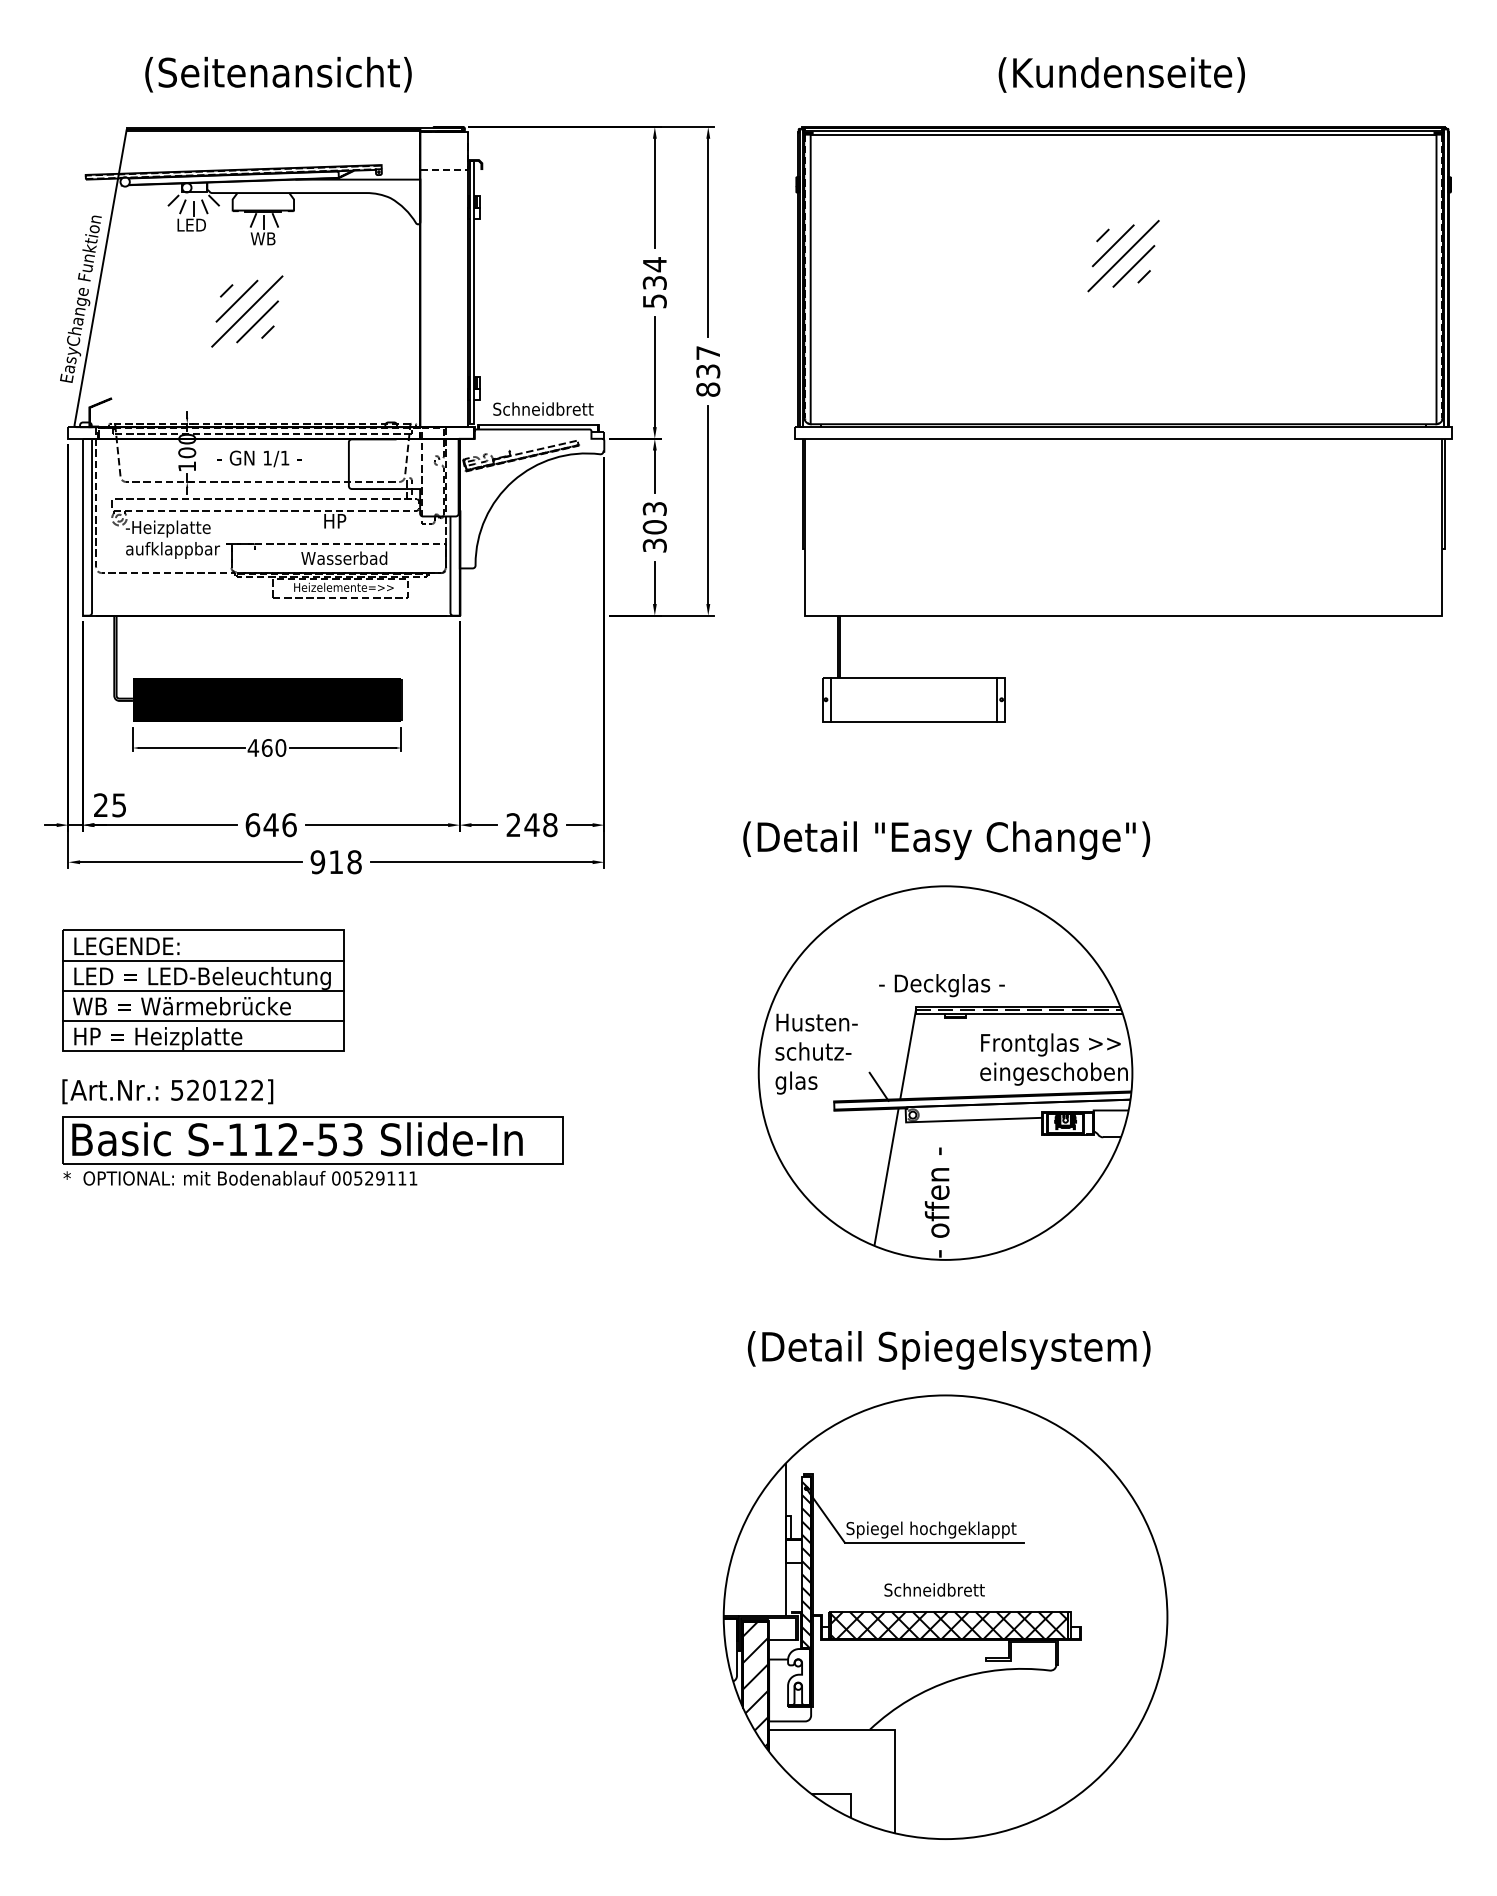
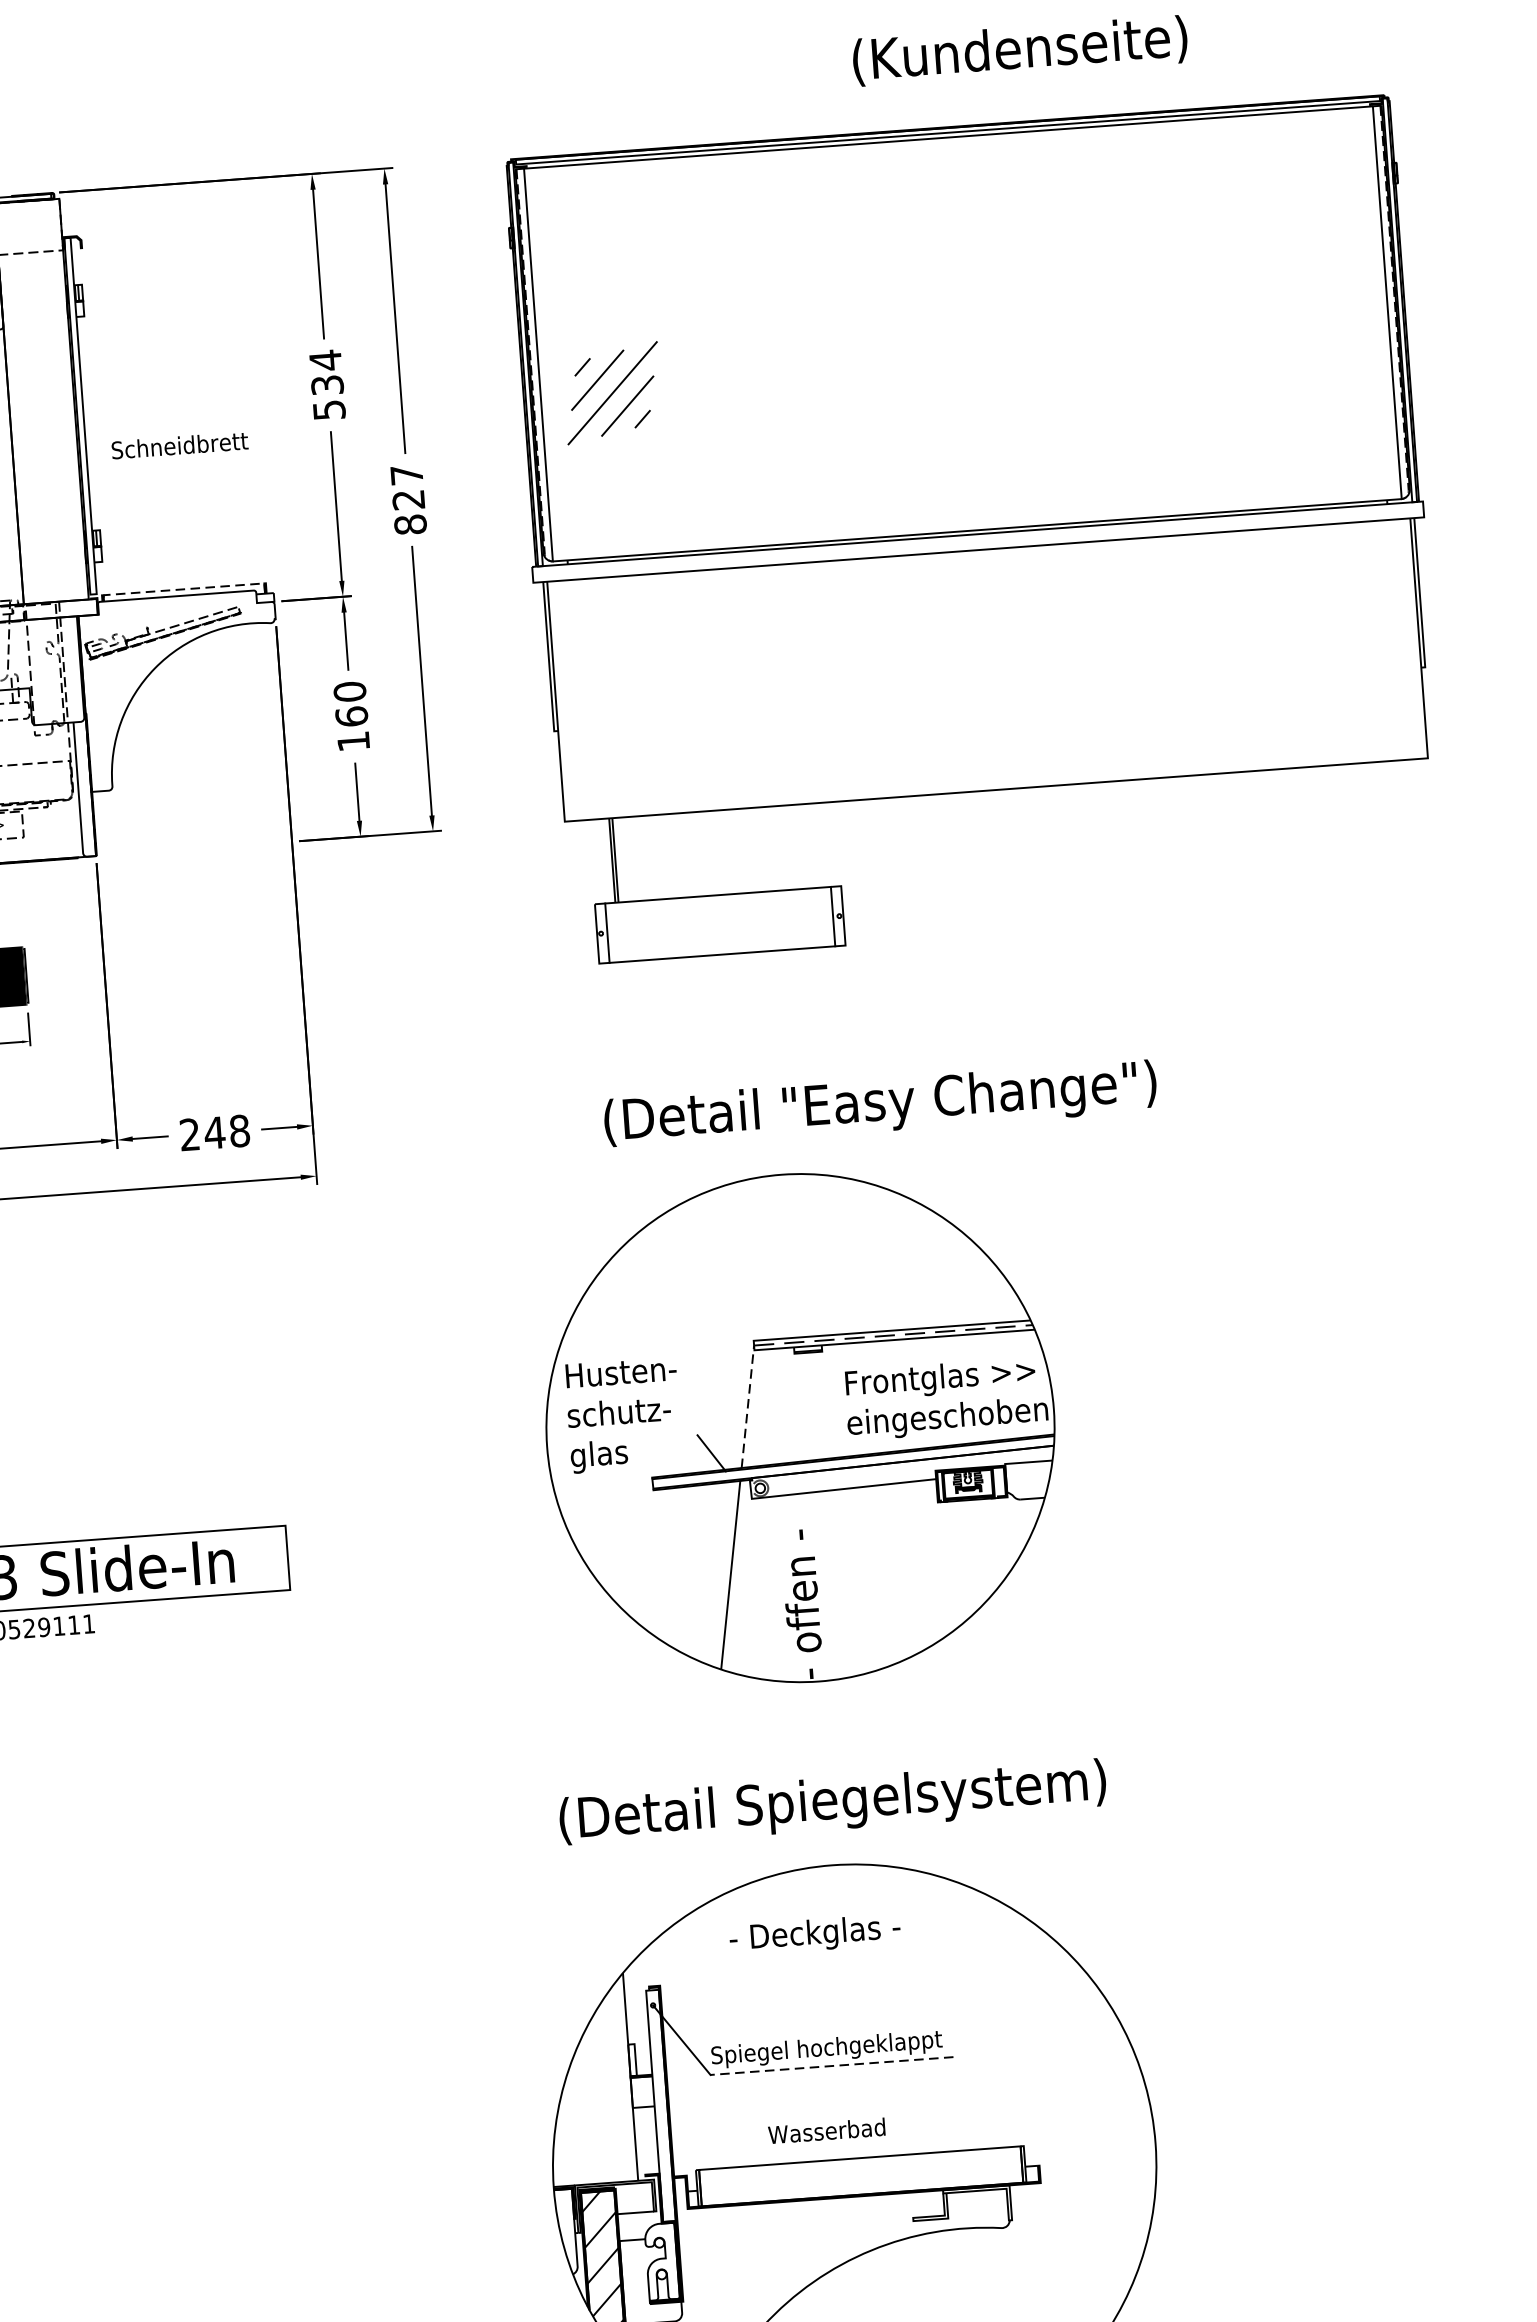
text: (1121, 74) -> (1019, 50), moved
part: (1123, 255) -> (612, 392), moved
text: (708, 371) -> (409, 500), 837 -> 827
text: (543, 408) -> (179, 444), moved
line: (540, 424) -> (186, 588), solid -> dashed
text: (654, 526) -> (351, 715), 303 -> 160
text: (946, 840) -> (880, 1105), moved
text: (941, 985) -> (814, 1934), moved
line: (908, 1054) -> (748, 1406), solid -> dashed
line: (934, 1542) -> (832, 2065), solid -> dashed
hatch: (806, 1562) -> (660, 2105), removed
text: (934, 1589) -> (836, 2129), Schneidbrett -> Wasserbad
hatch: (949, 1624) -> (860, 2175), removed

